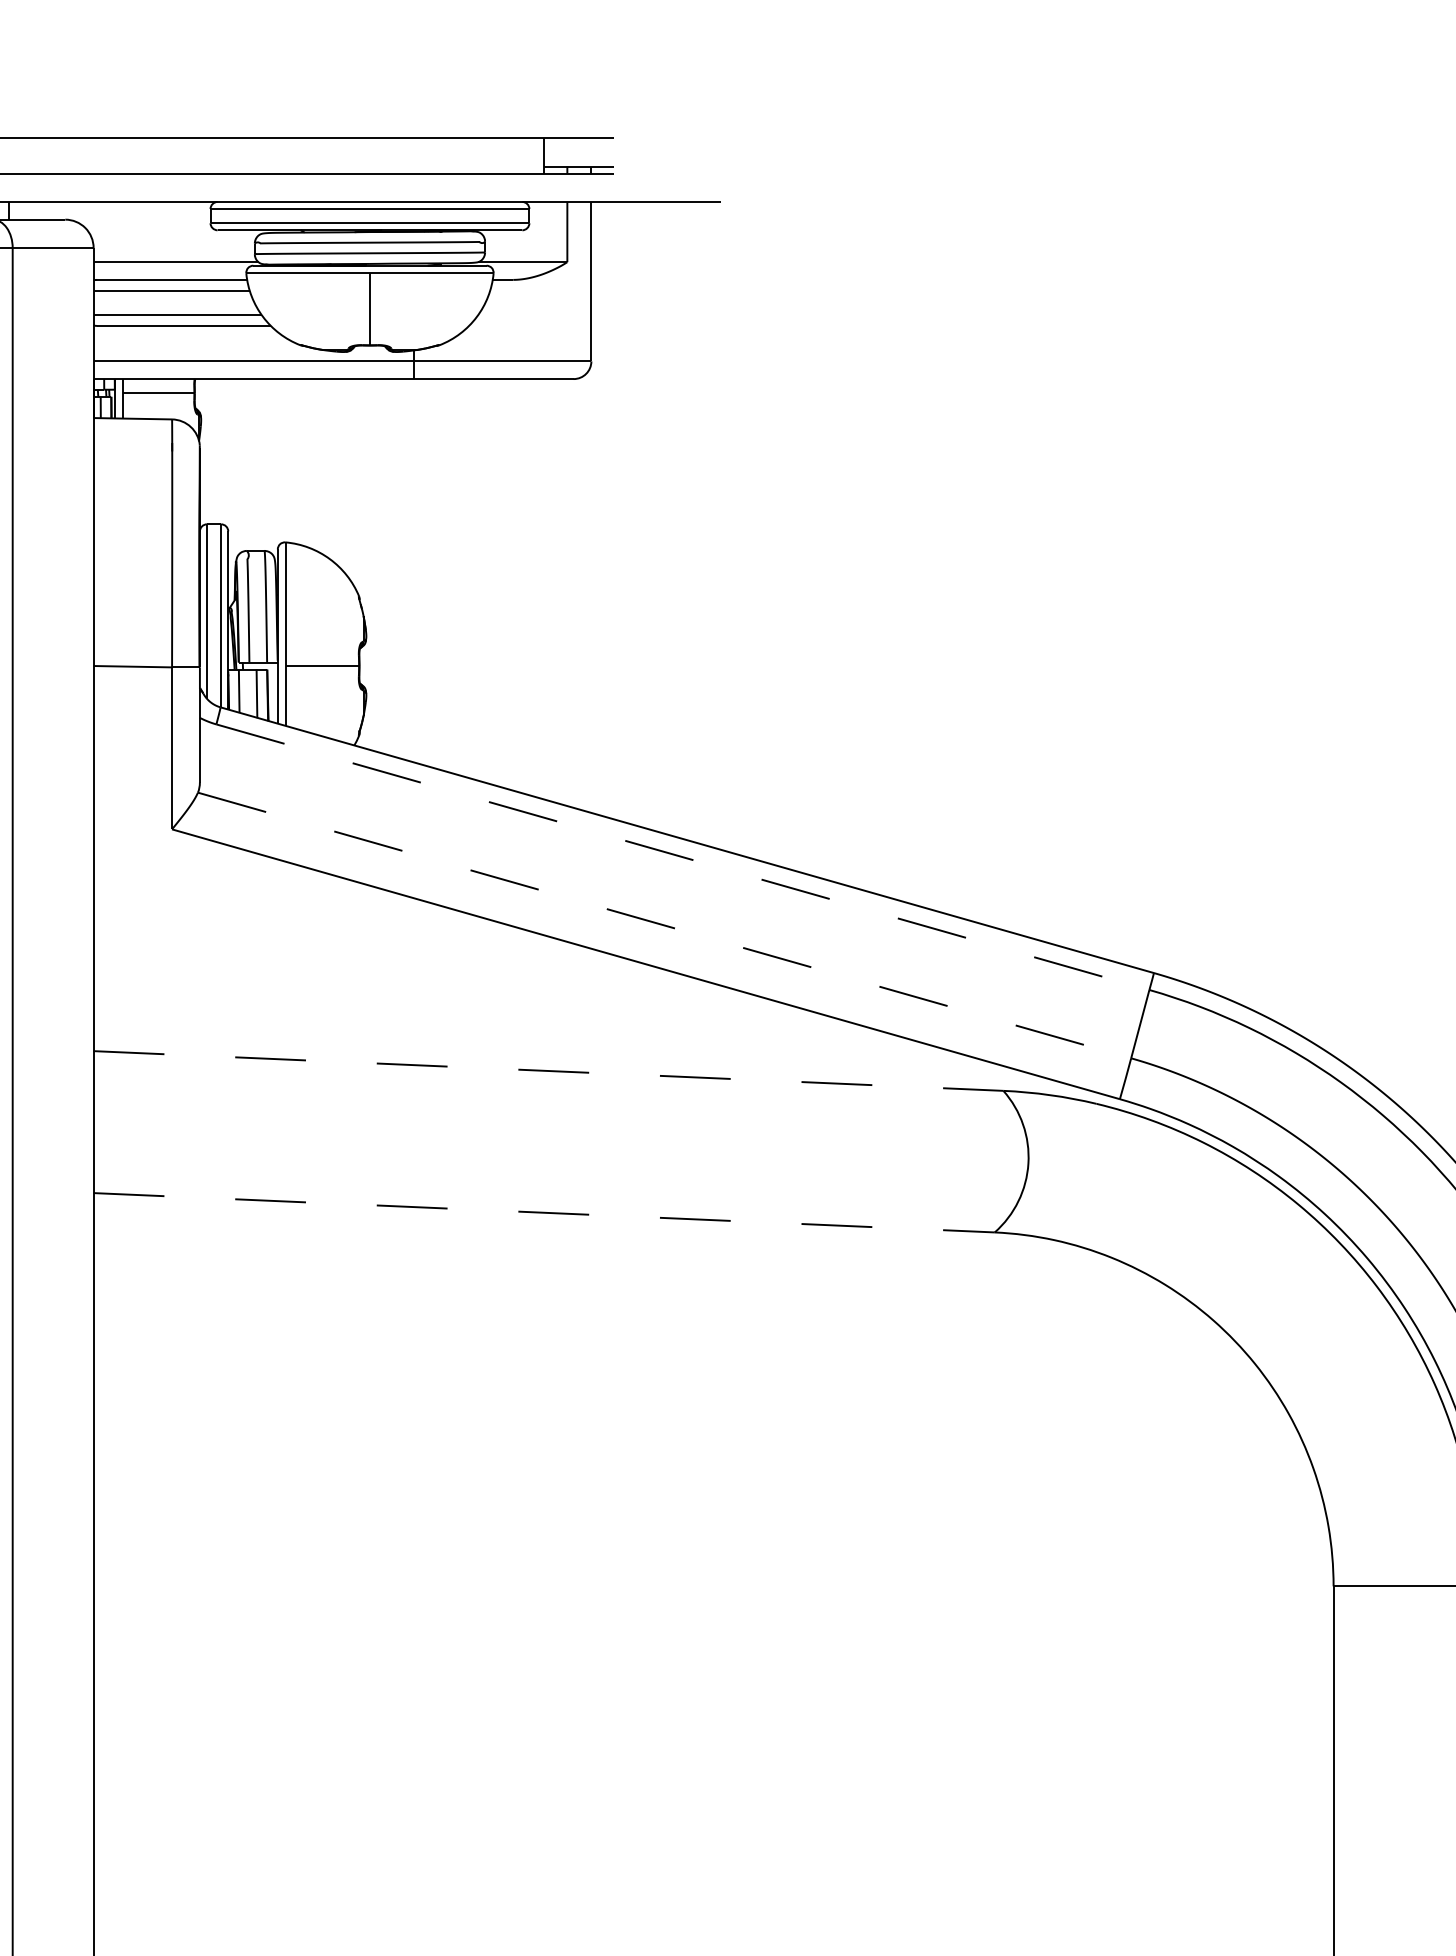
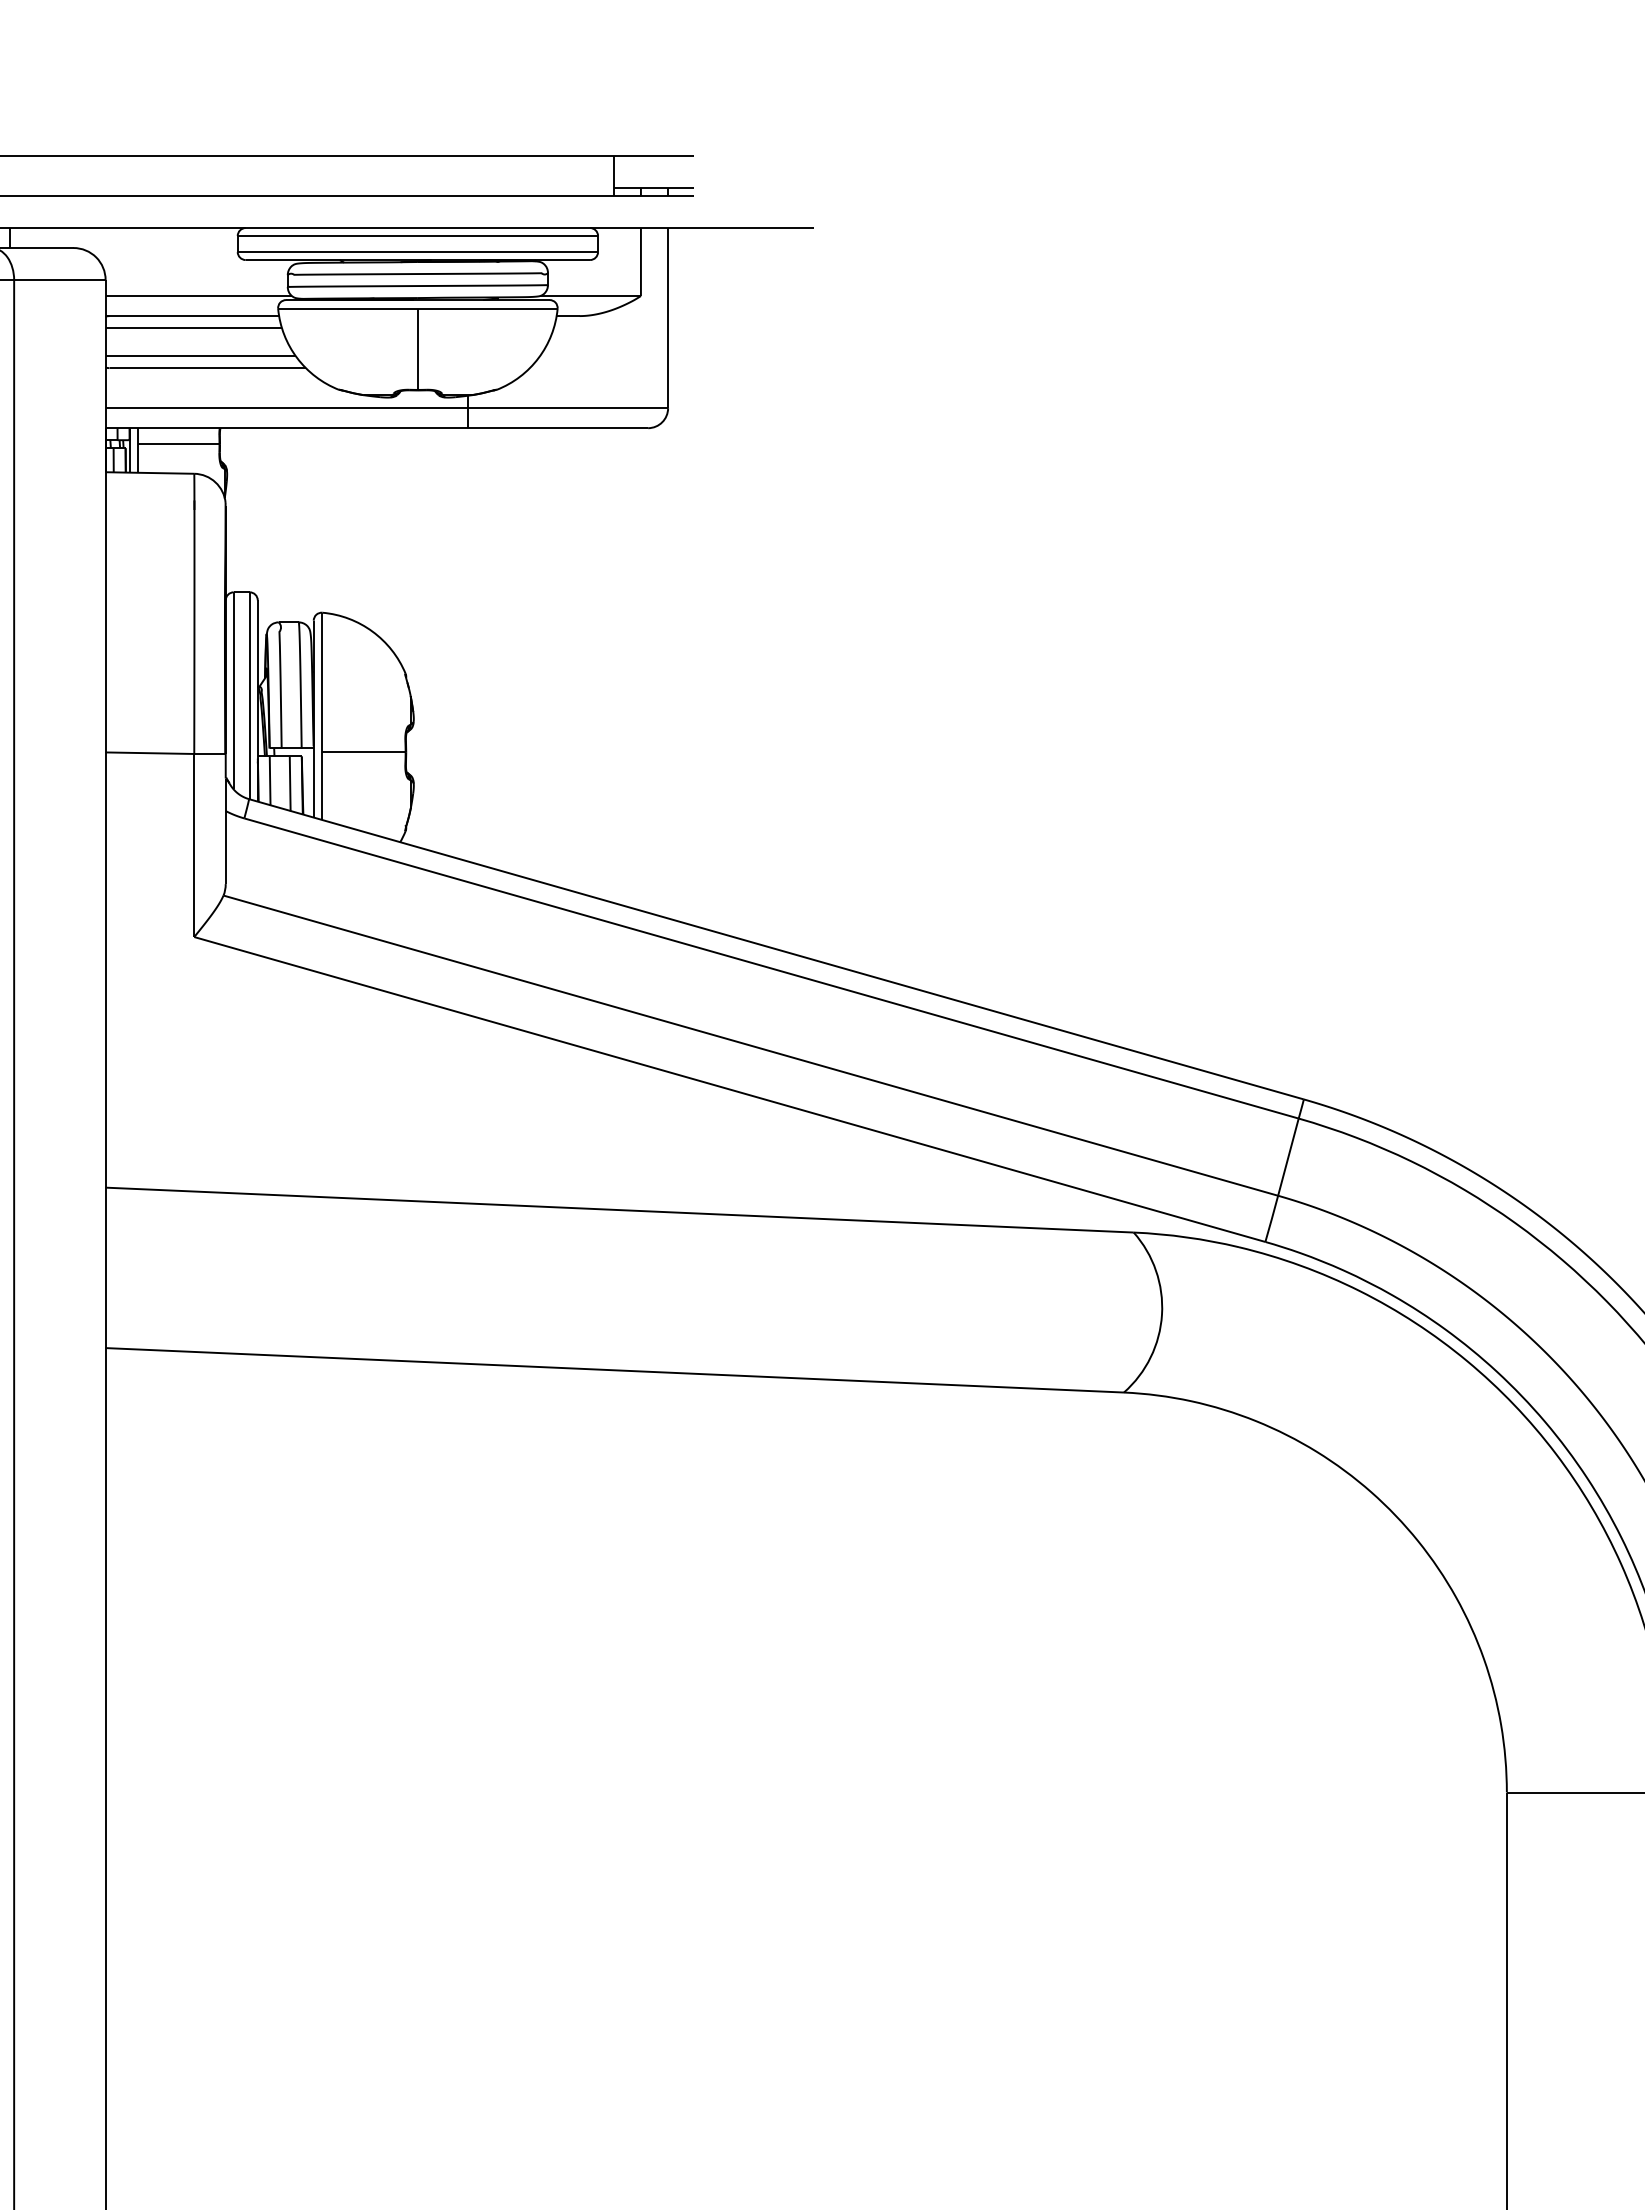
line: (683, 857) -> (772, 968), dashed -> solid
line: (665, 925) -> (751, 1045), dashed -> solid
line: (548, 1071) -> (619, 1210), dashed -> solid
line: (543, 1212) -> (614, 1370), dashed -> solid

